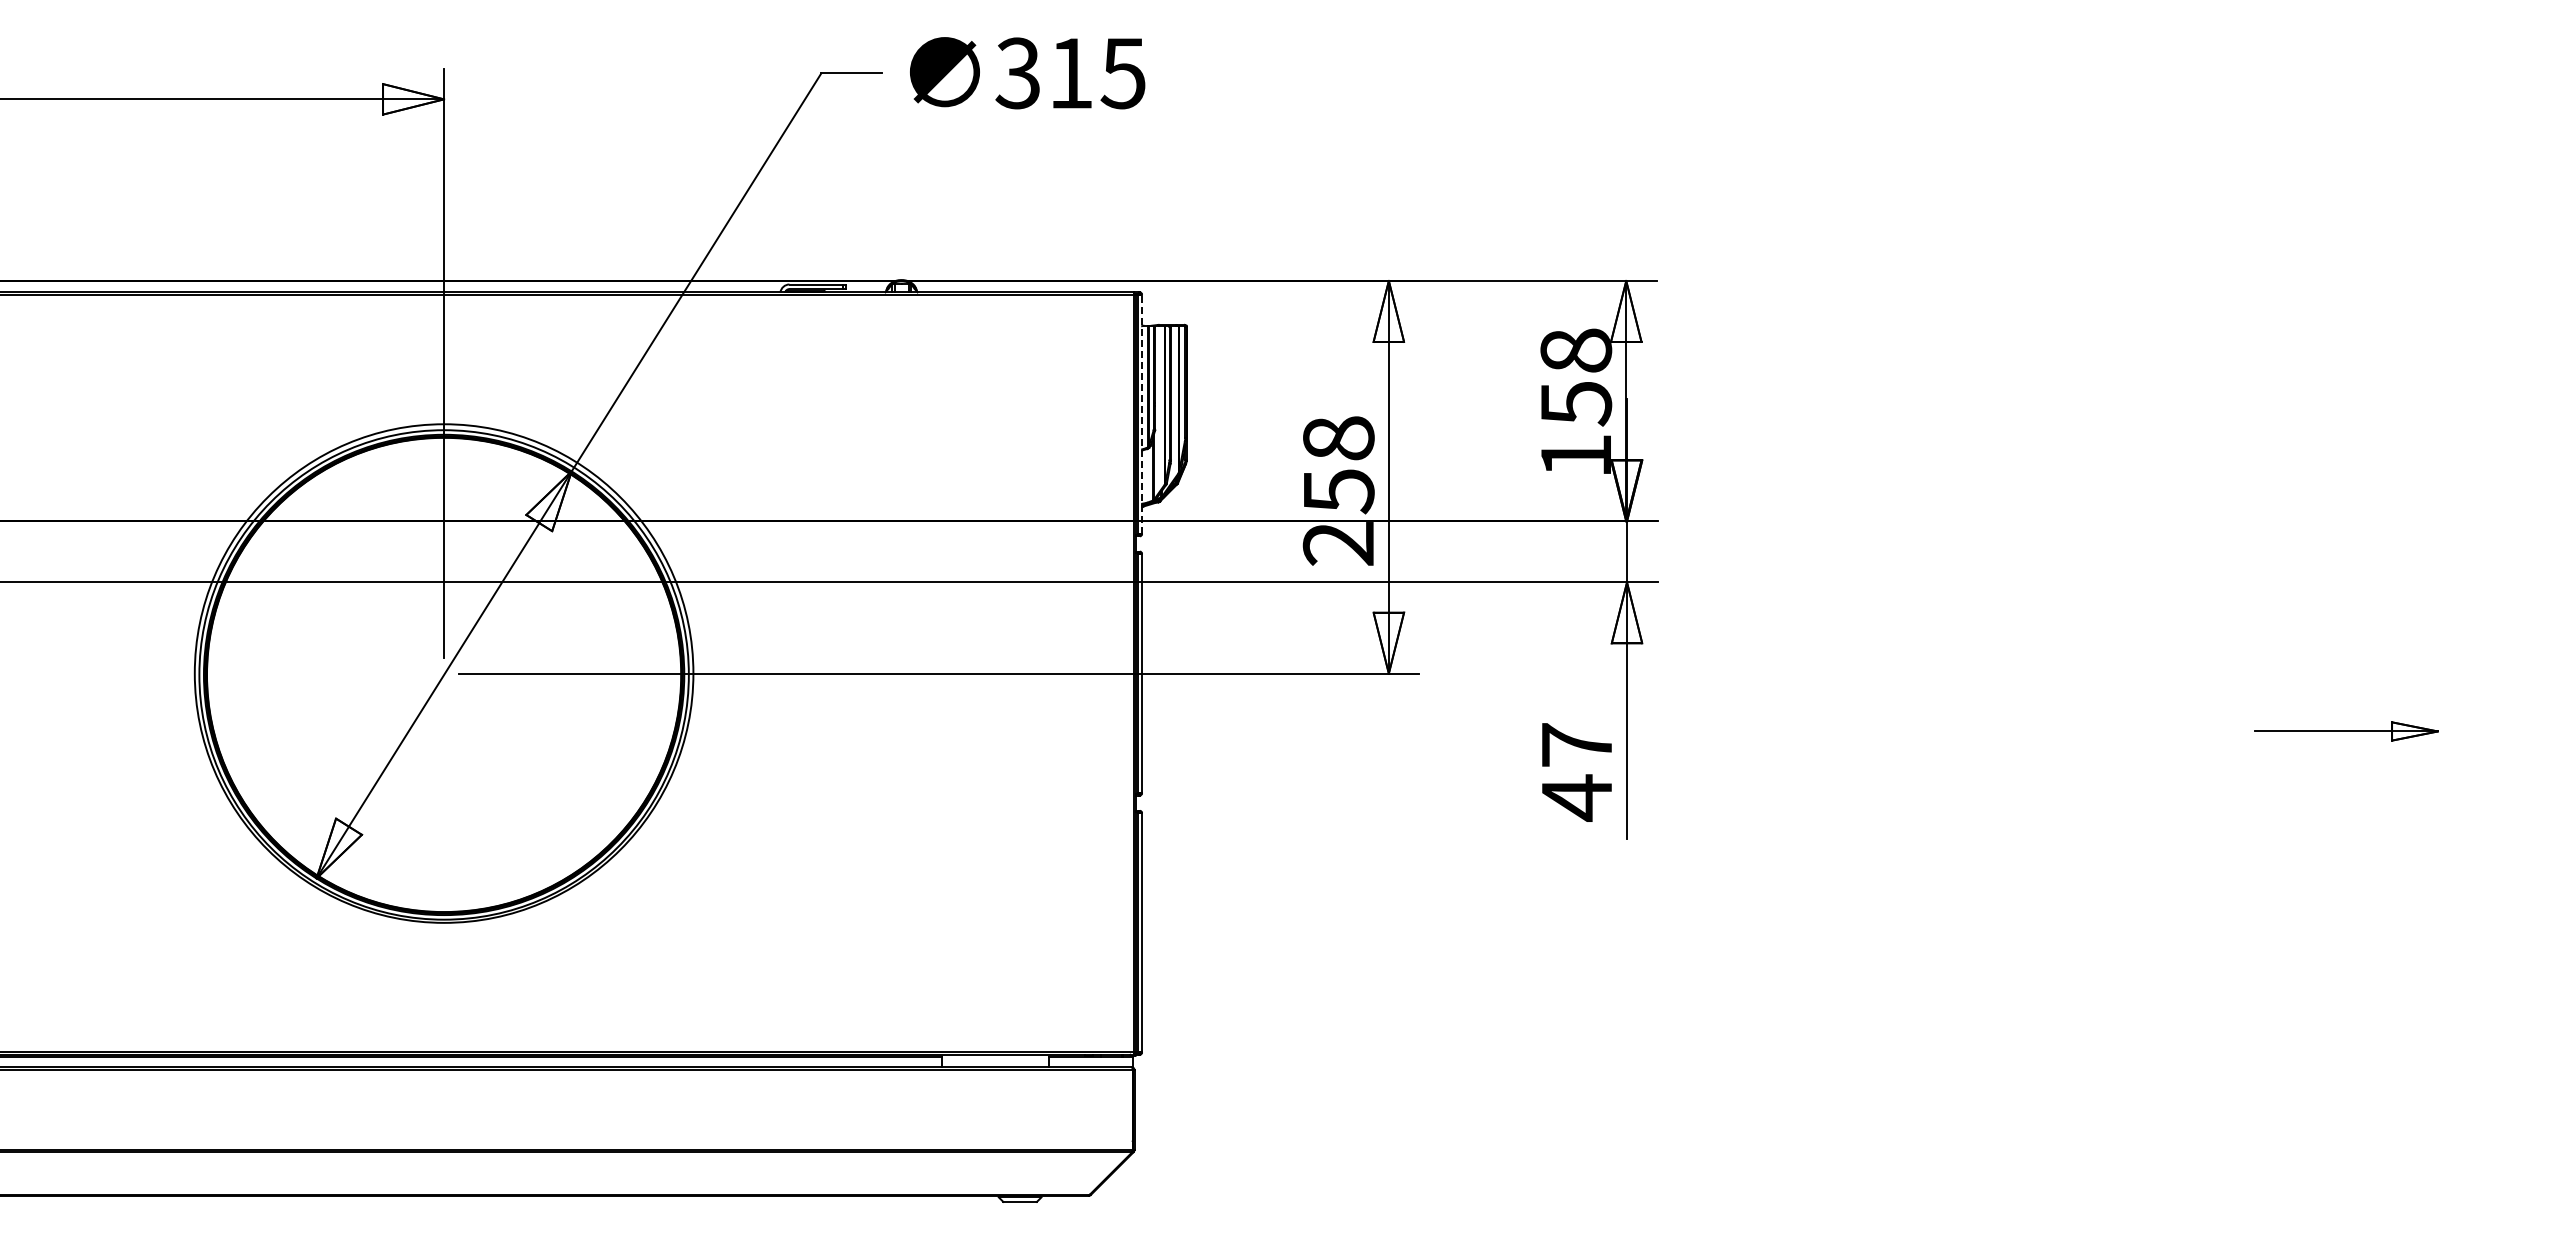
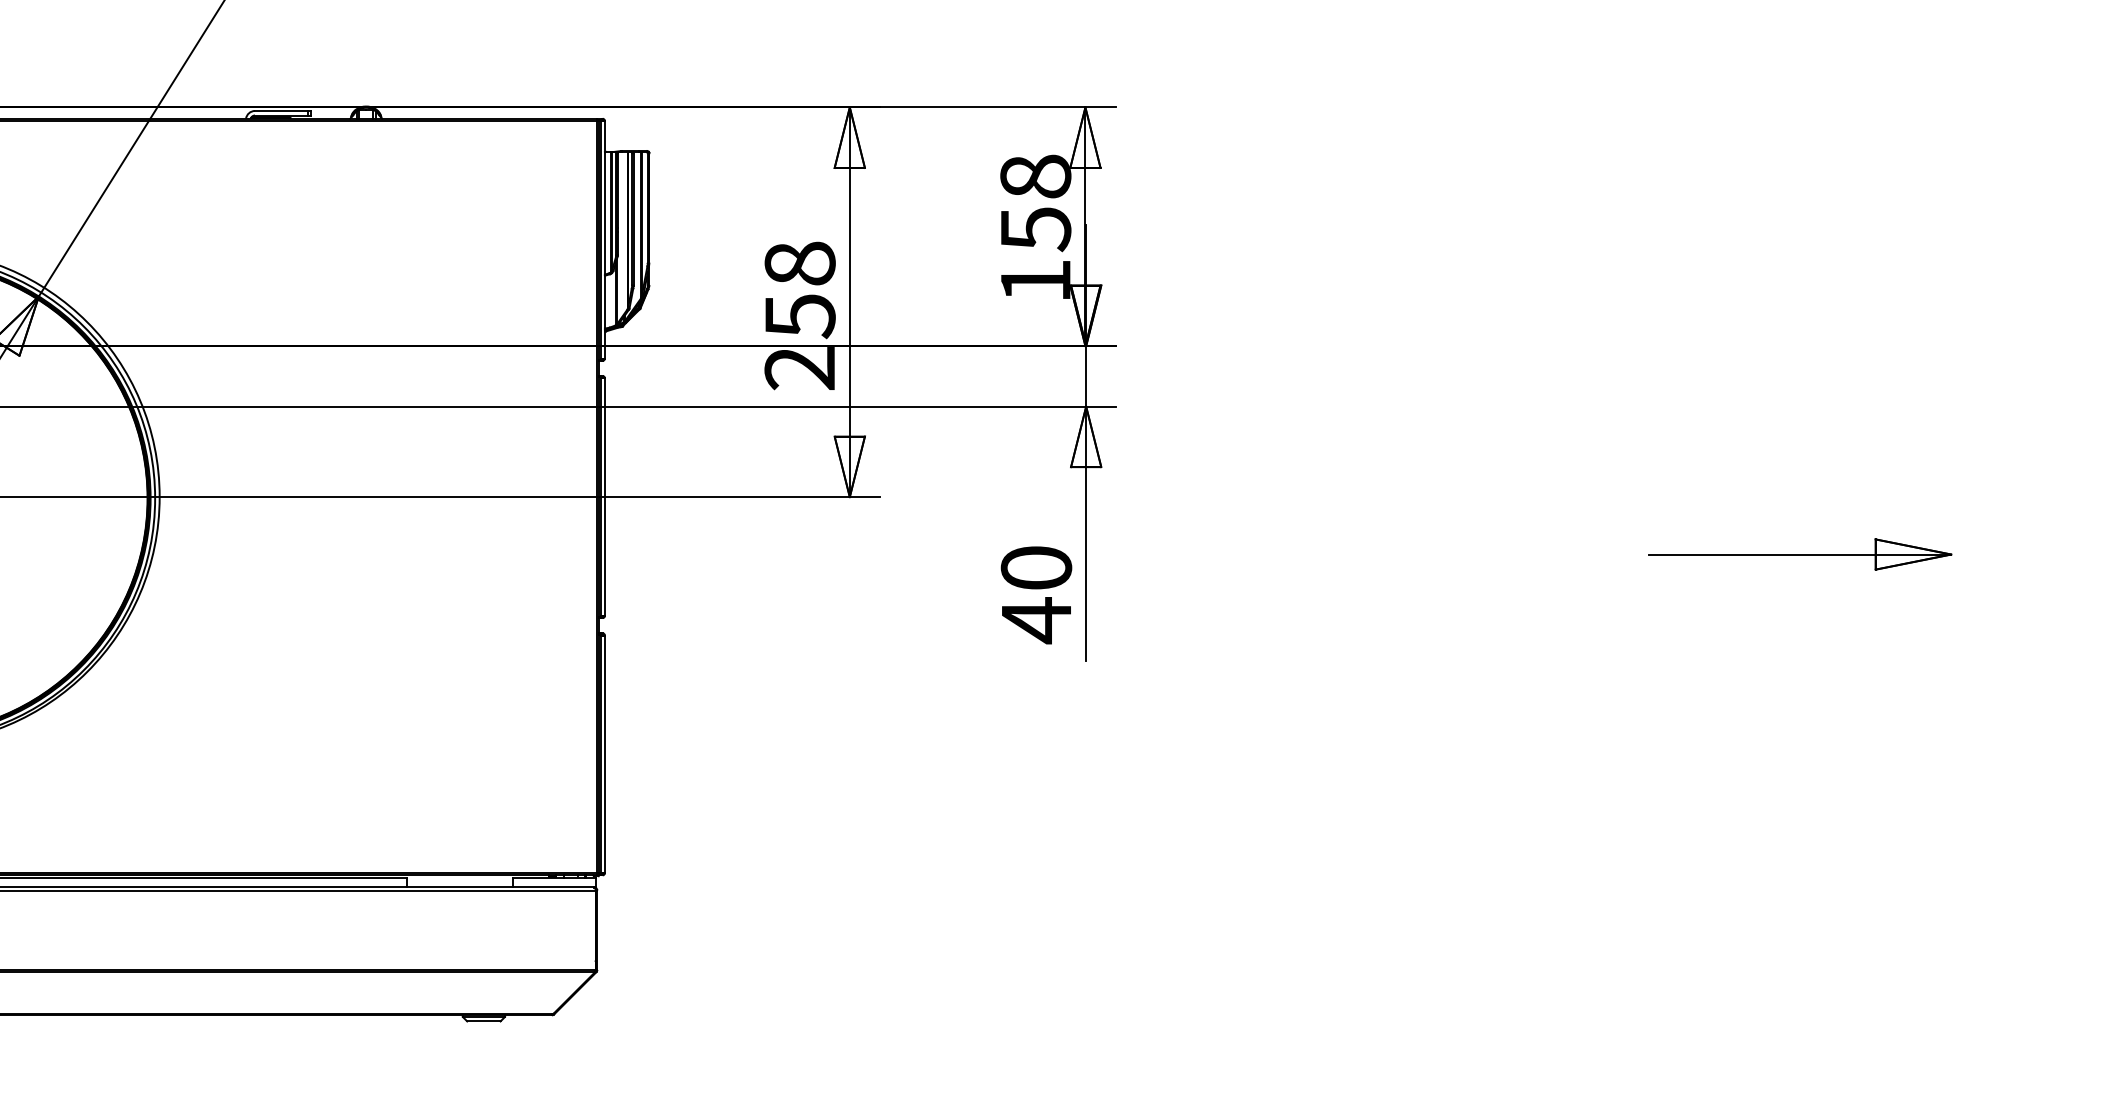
line: (1142, 414) -> (605, 239), dashed -> solid
part: (2346, 731) -> (1800, 554), size x1.67
text: (1576, 744) -> (1036, 567), 47 -> 40

